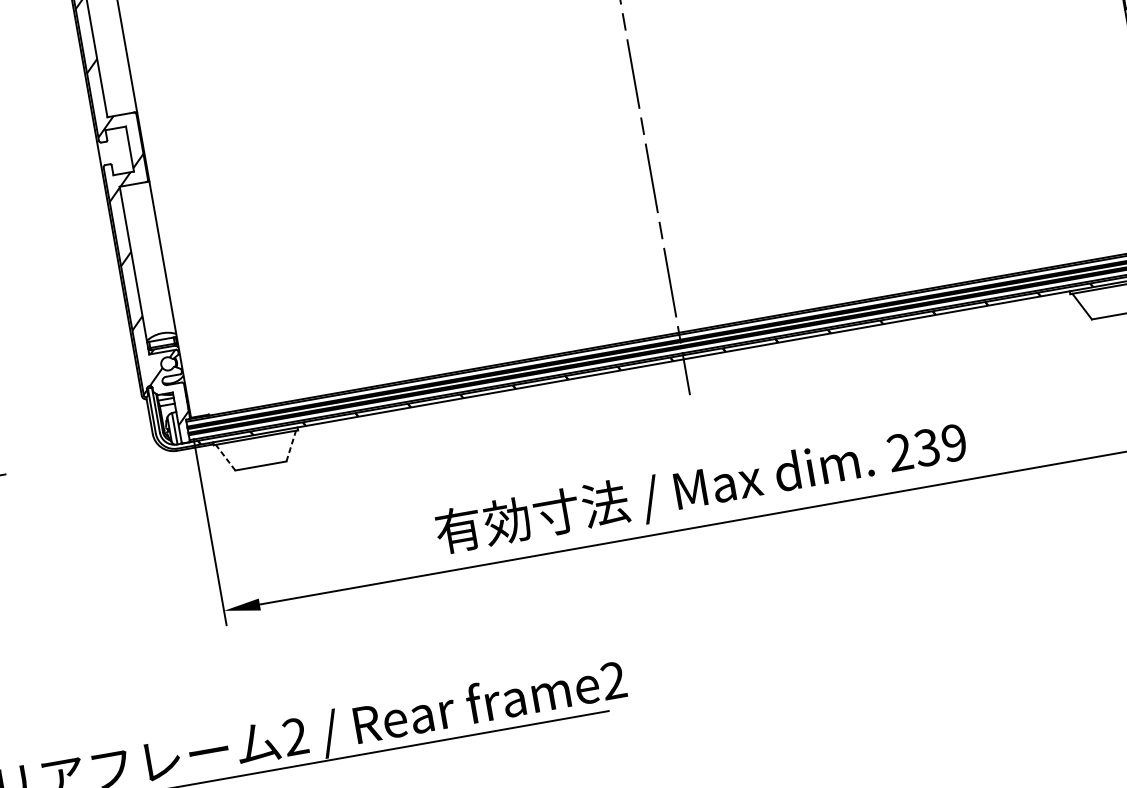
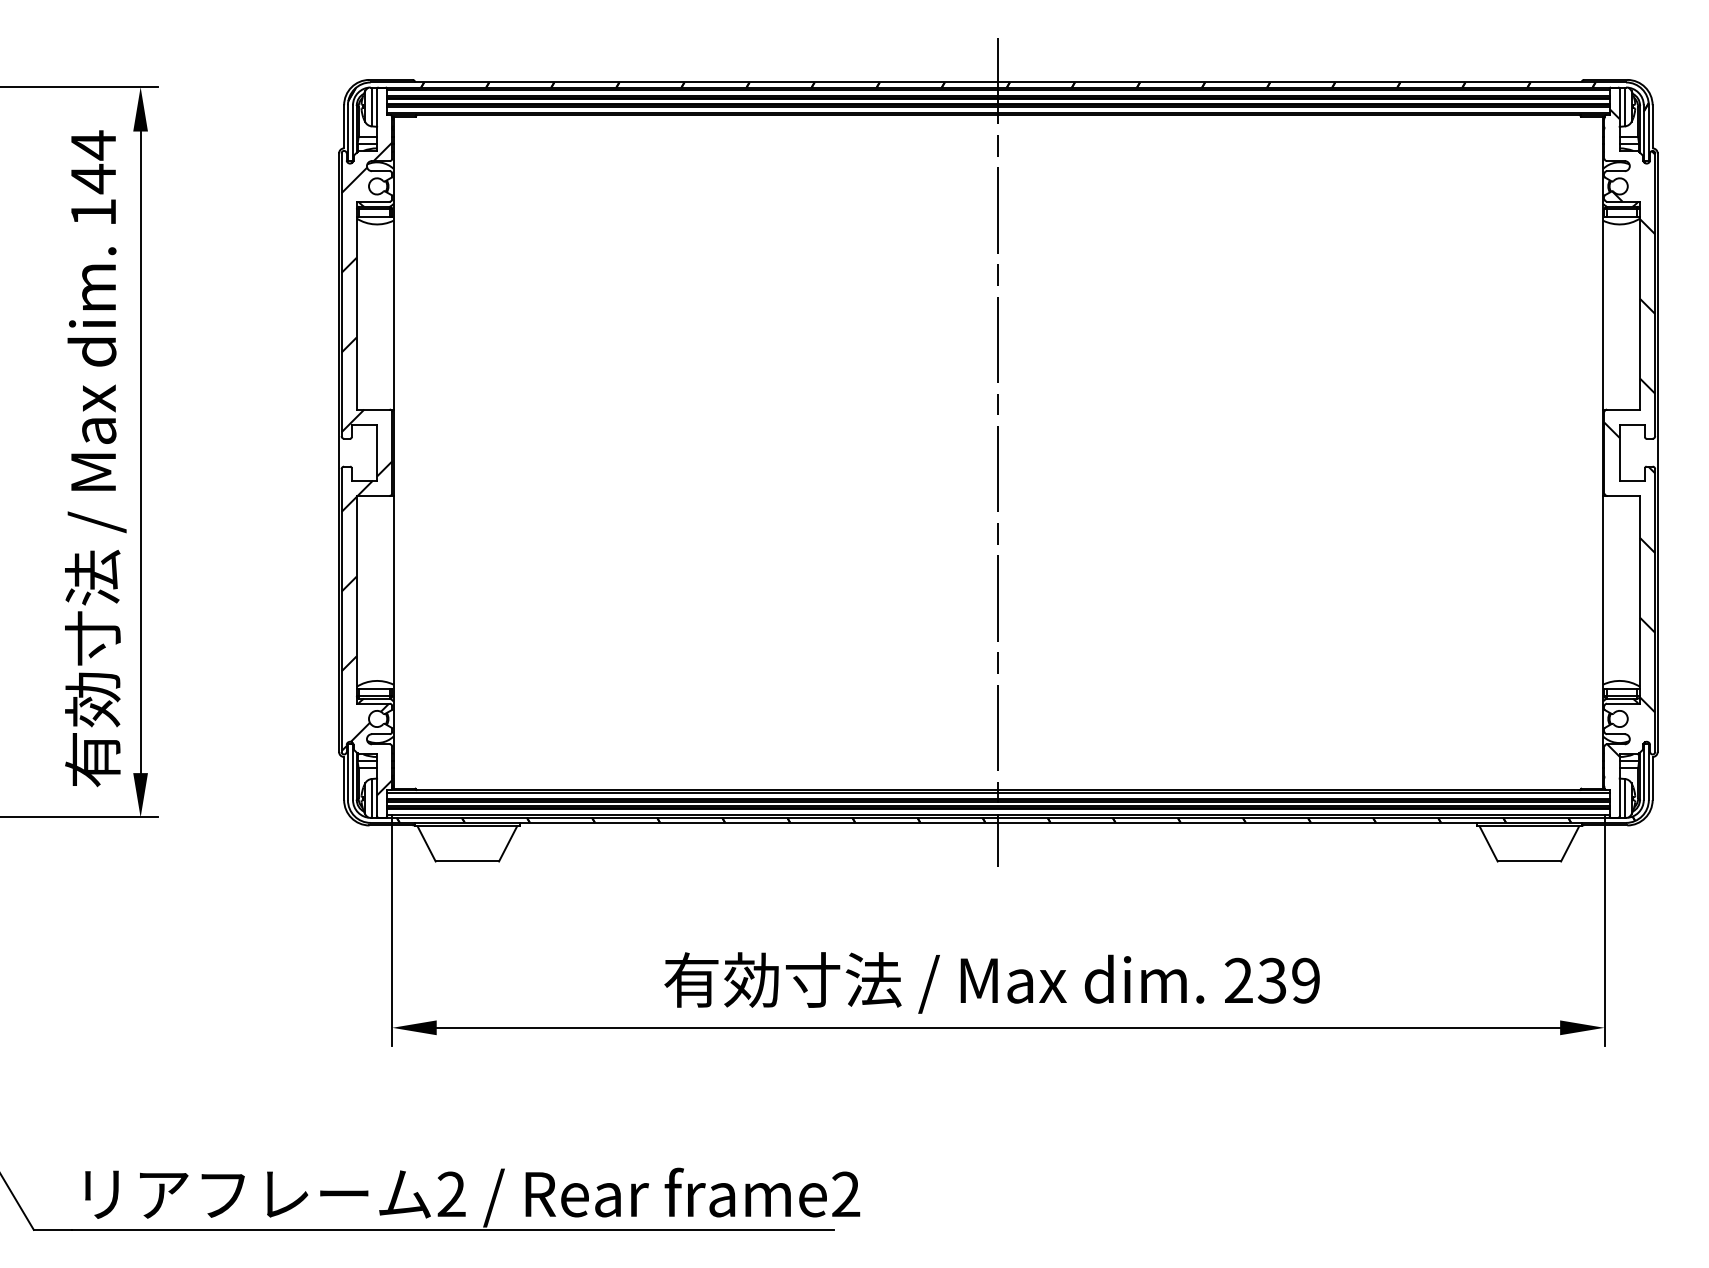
line: (291, 445) -> (508, 843), dashed -> solid
line: (225, 457) -> (426, 843), dashed -> solid

